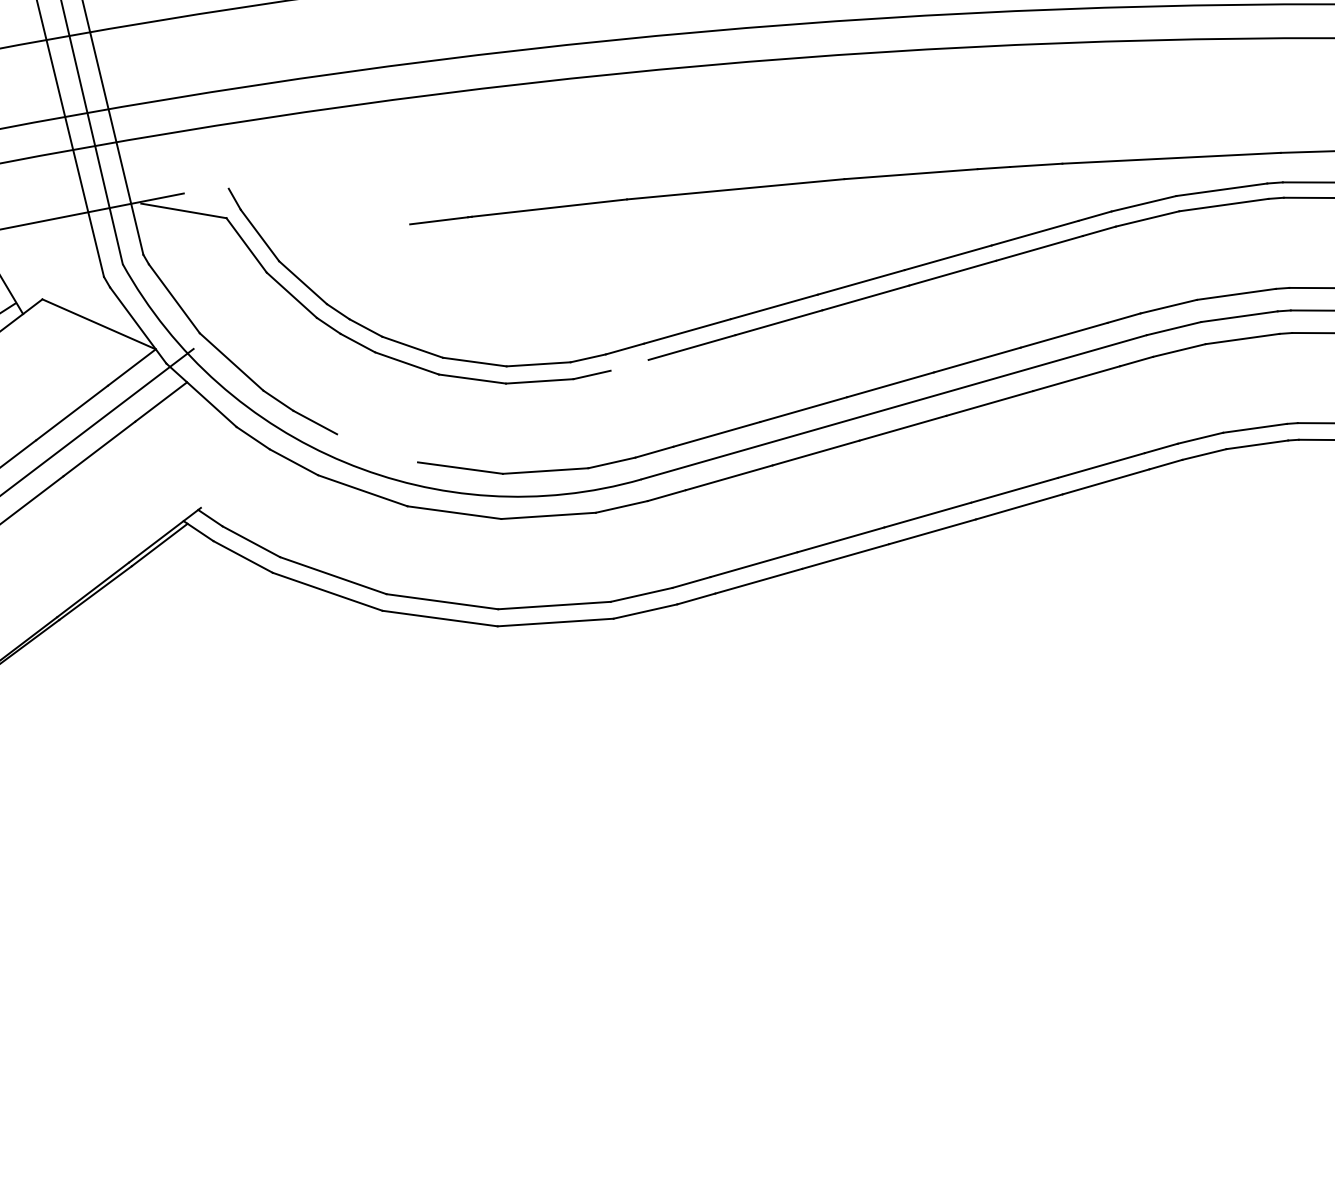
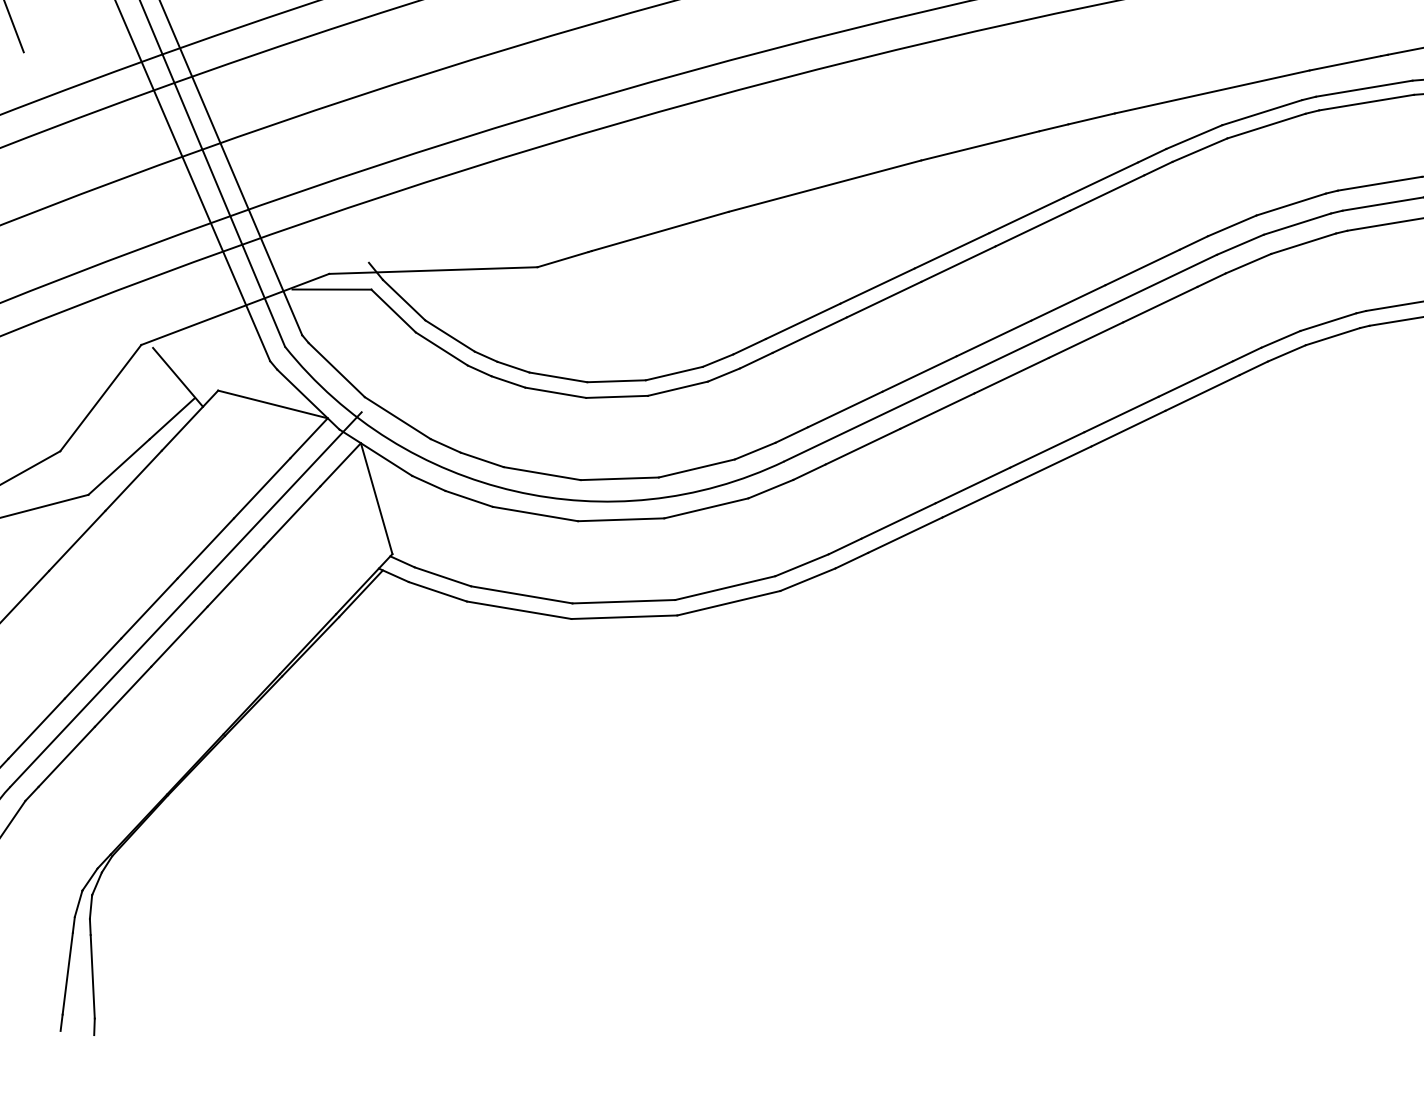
line: (297, 208) -> (433, 270), added
line: (629, 365) -> (756, 360), added
line: (193, 444) -> (376, 498), added
line: (376, 448) -> (541, 473), added

